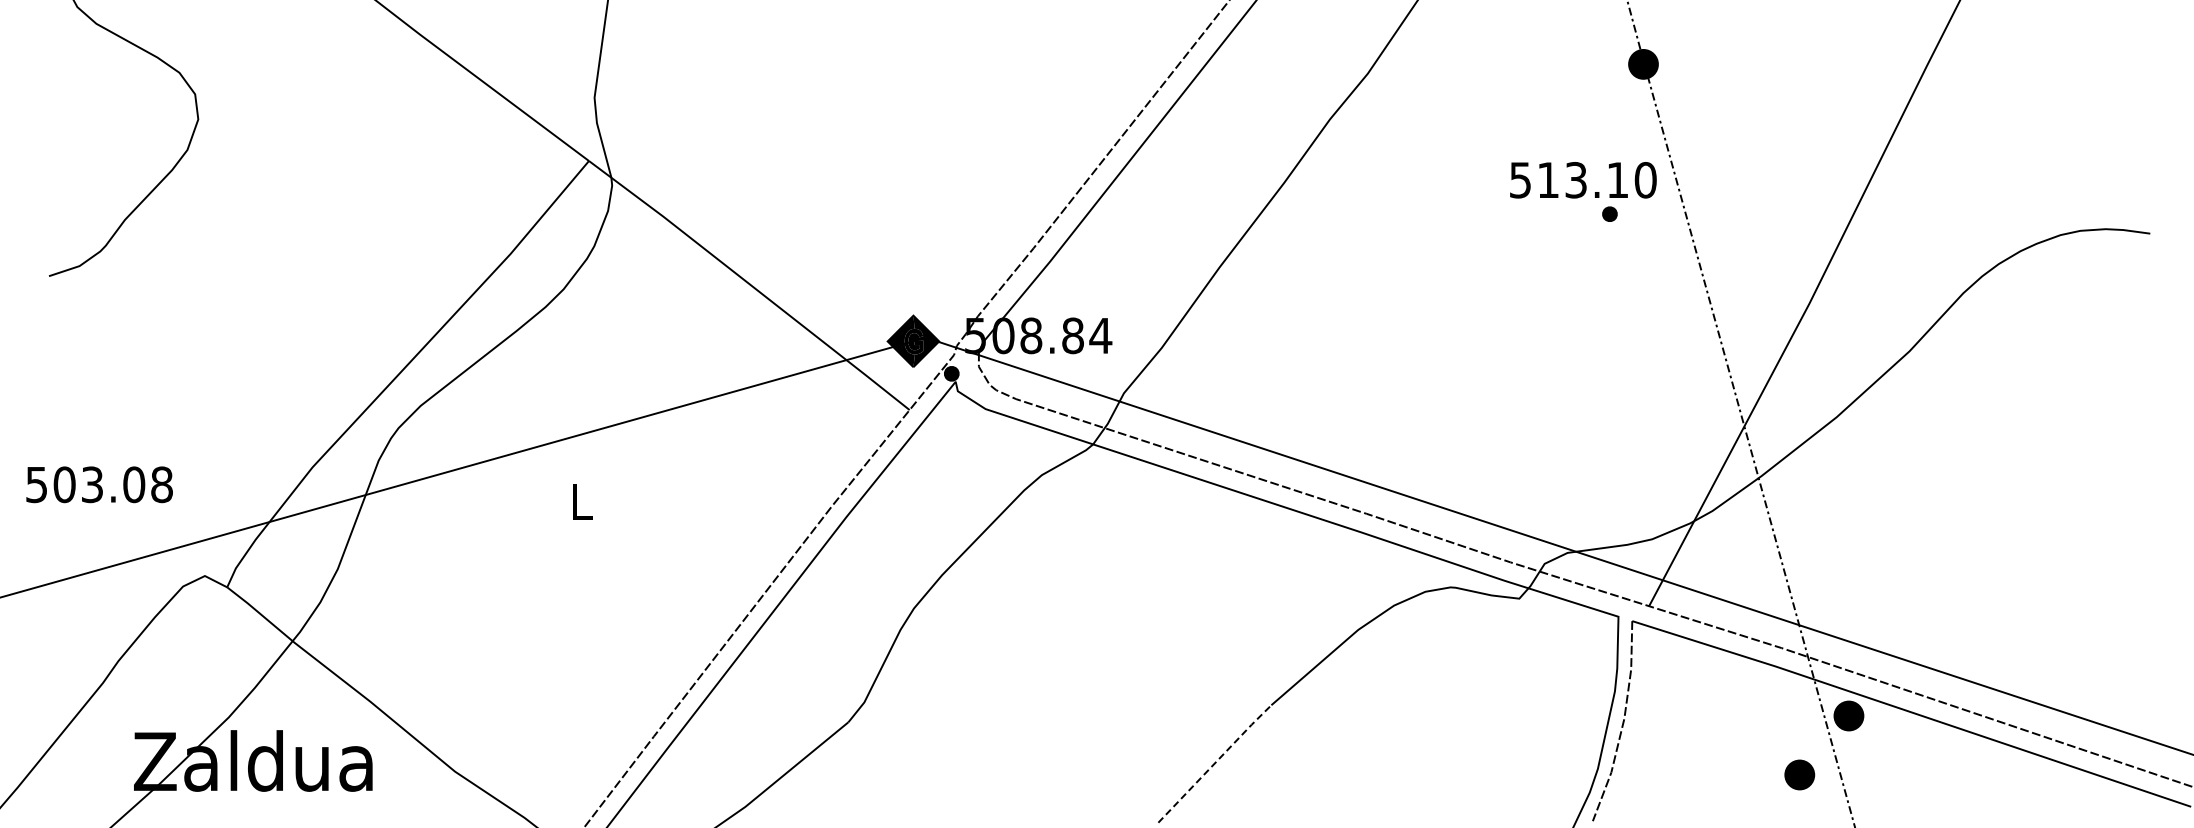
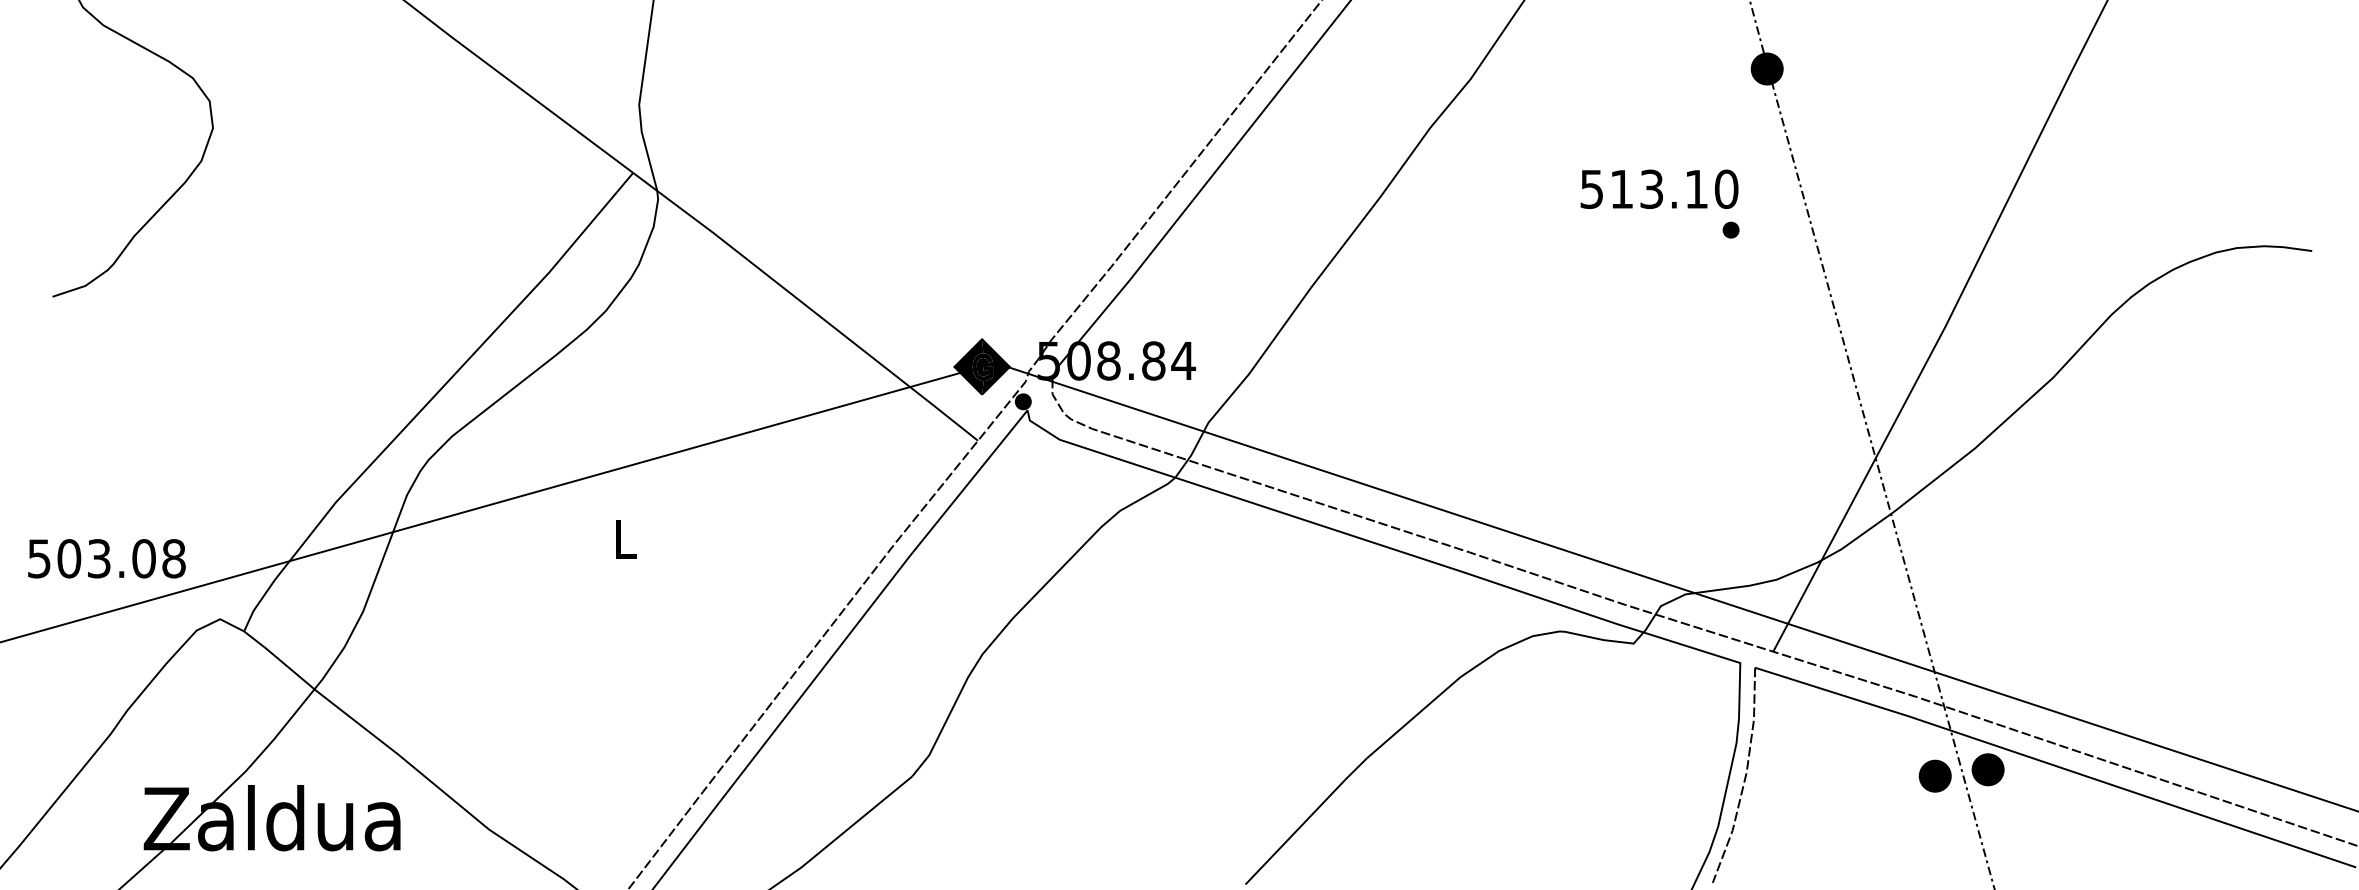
text: (1583, 180) -> (1659, 189), moved
text: (99, 484) -> (106, 558), moved
line: (1215, 762) -> (1306, 819), dashed -> solid
part: (1799, 774) -> (1934, 775), moved

